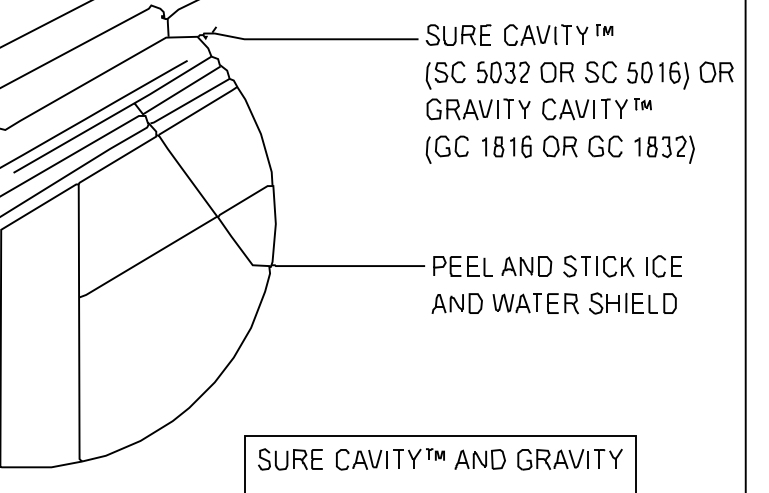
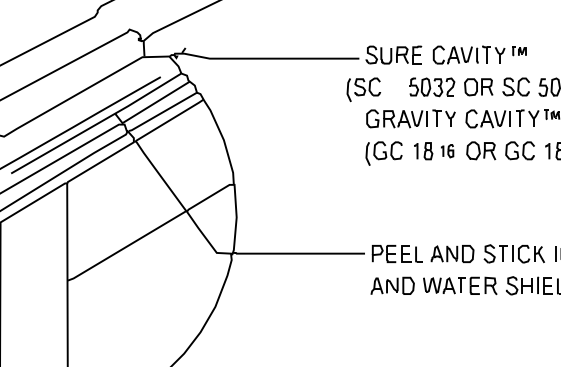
part: (445, 75) -> (363, 89), moved
part: (520, 146) -> (447, 150), size x0.7

